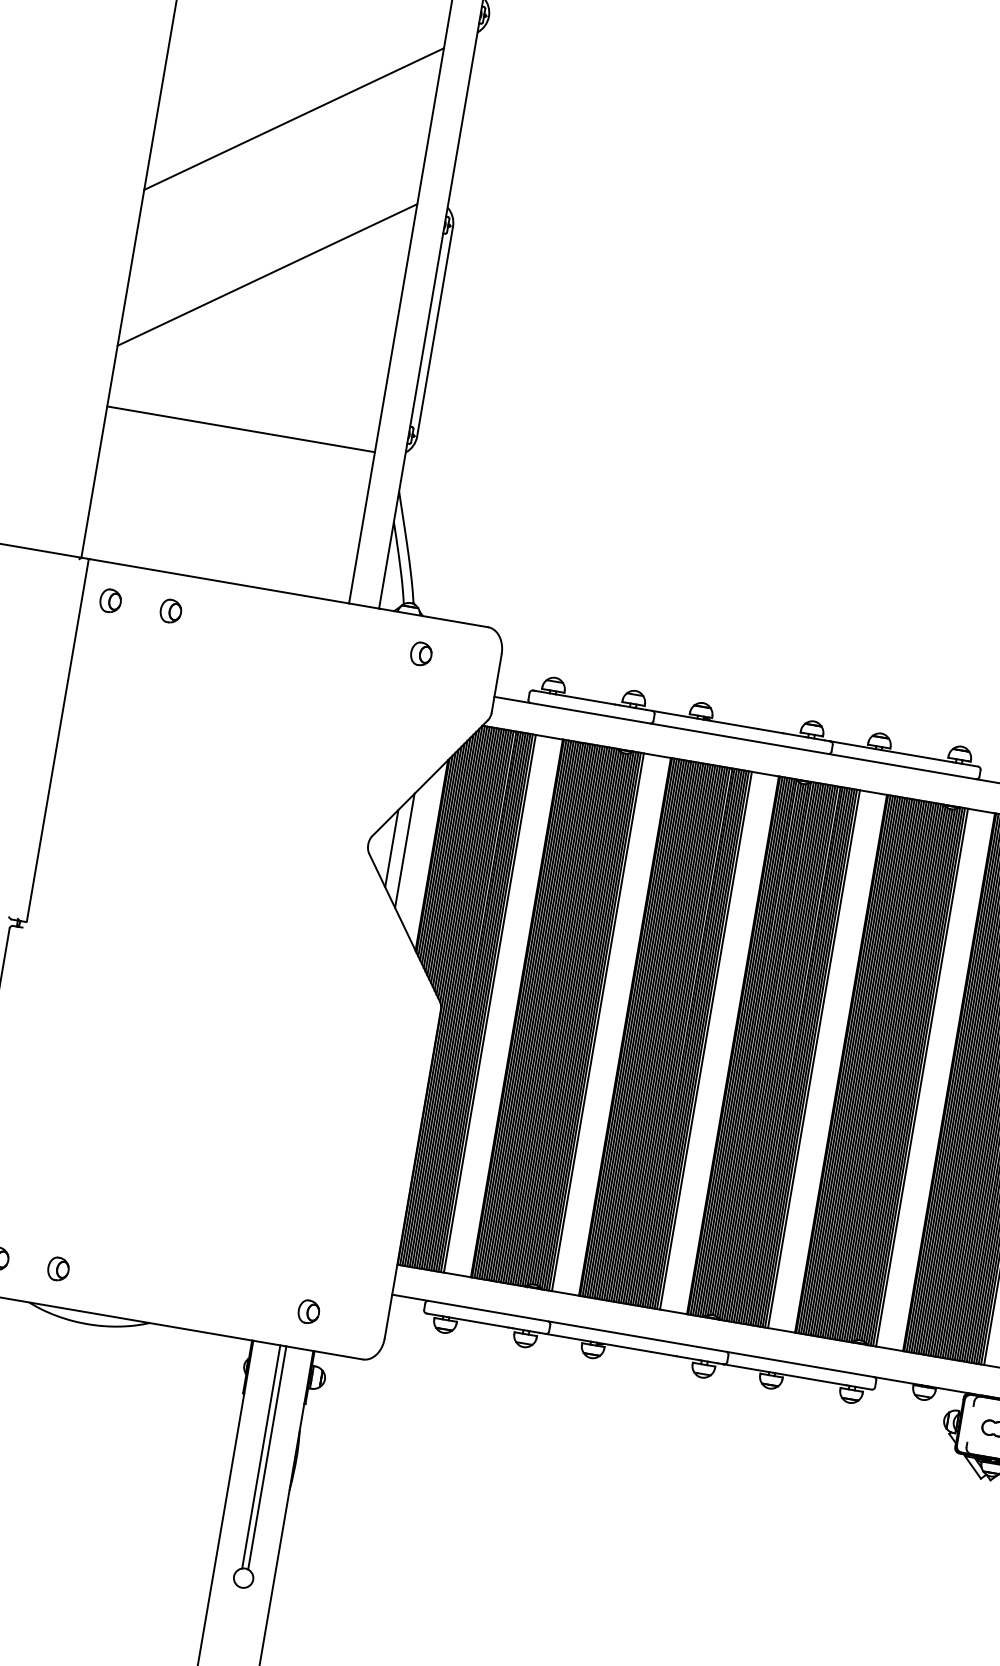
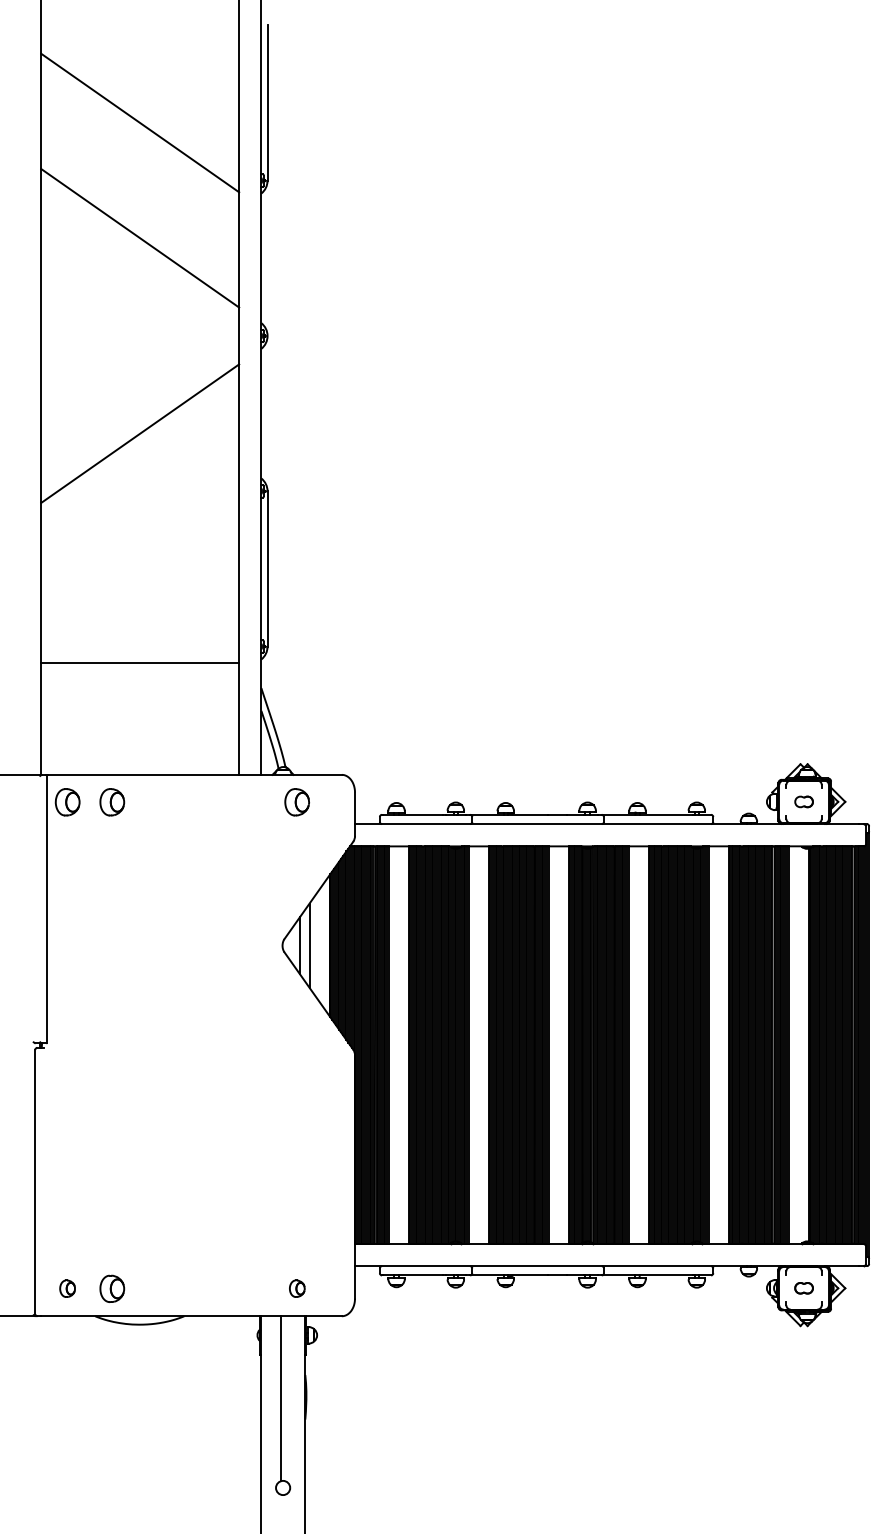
line: (267, 274) -> (140, 548), removed
part: (110, 601) -> (67, 802), size x1.6
part: (170, 611) -> (111, 802), size x1.6
part: (421, 654) -> (297, 802), size x1.6
part: (57, 1268) -> (111, 1288), size x1.6
line: (267, 1457) -> (285, 1398), removed

